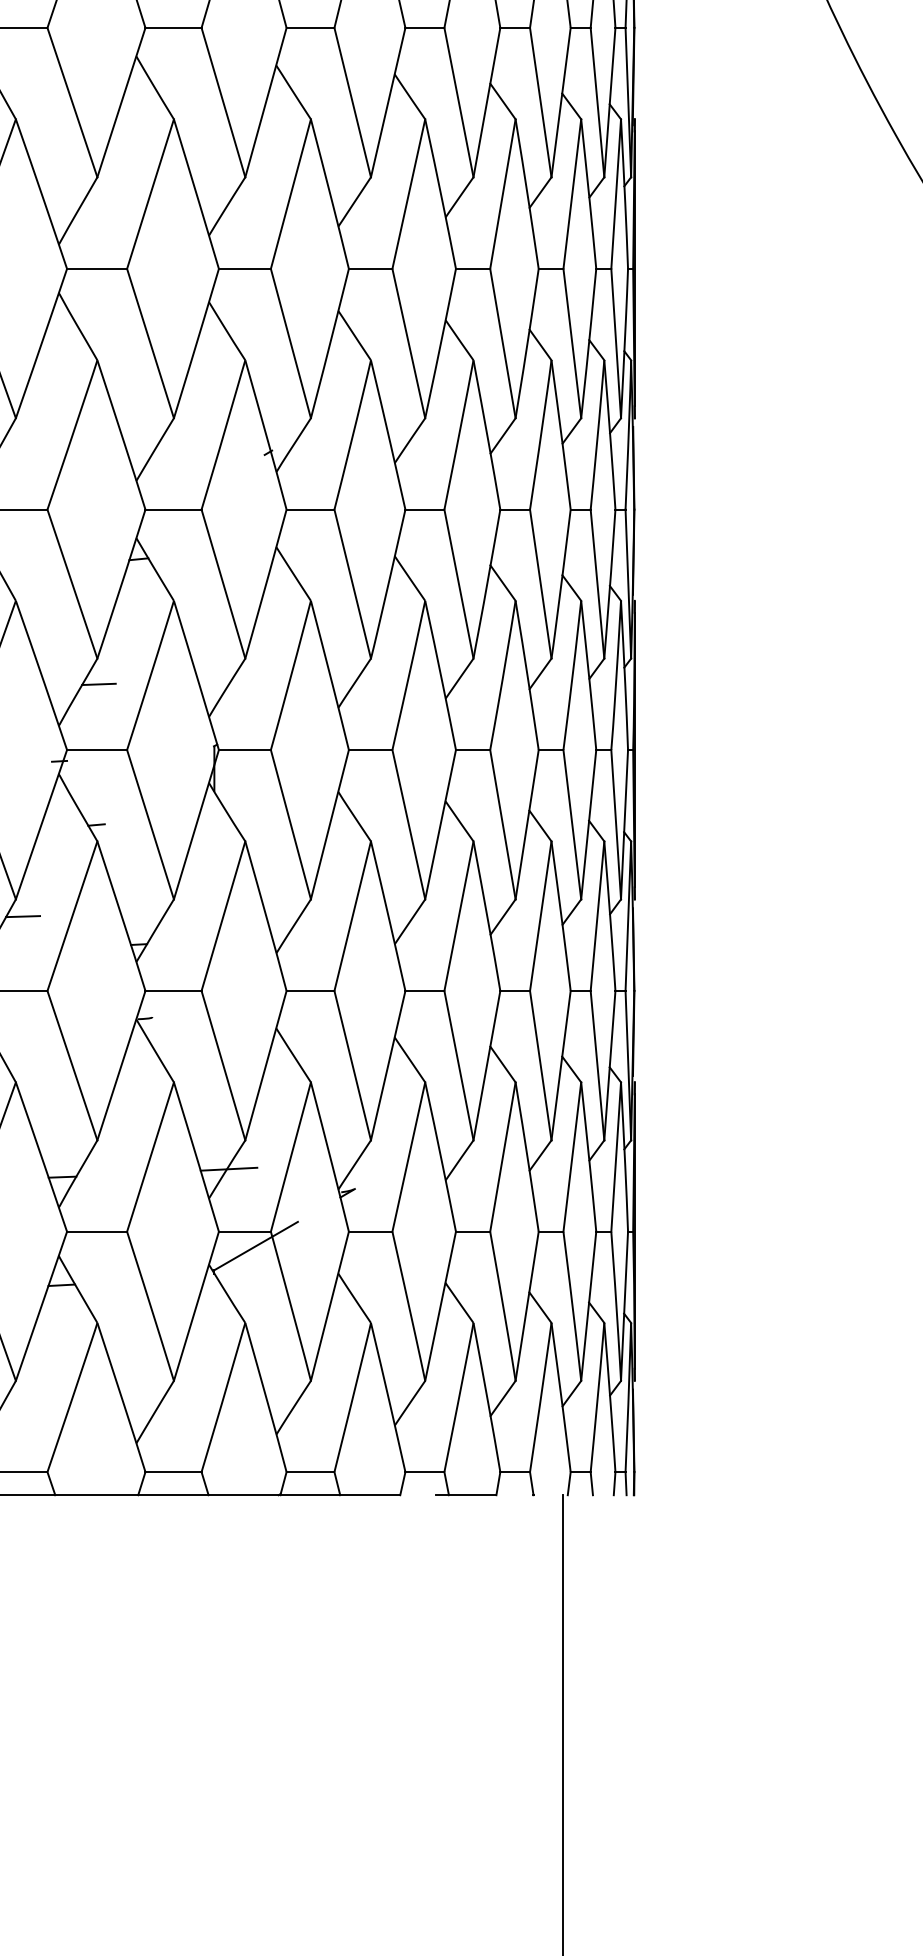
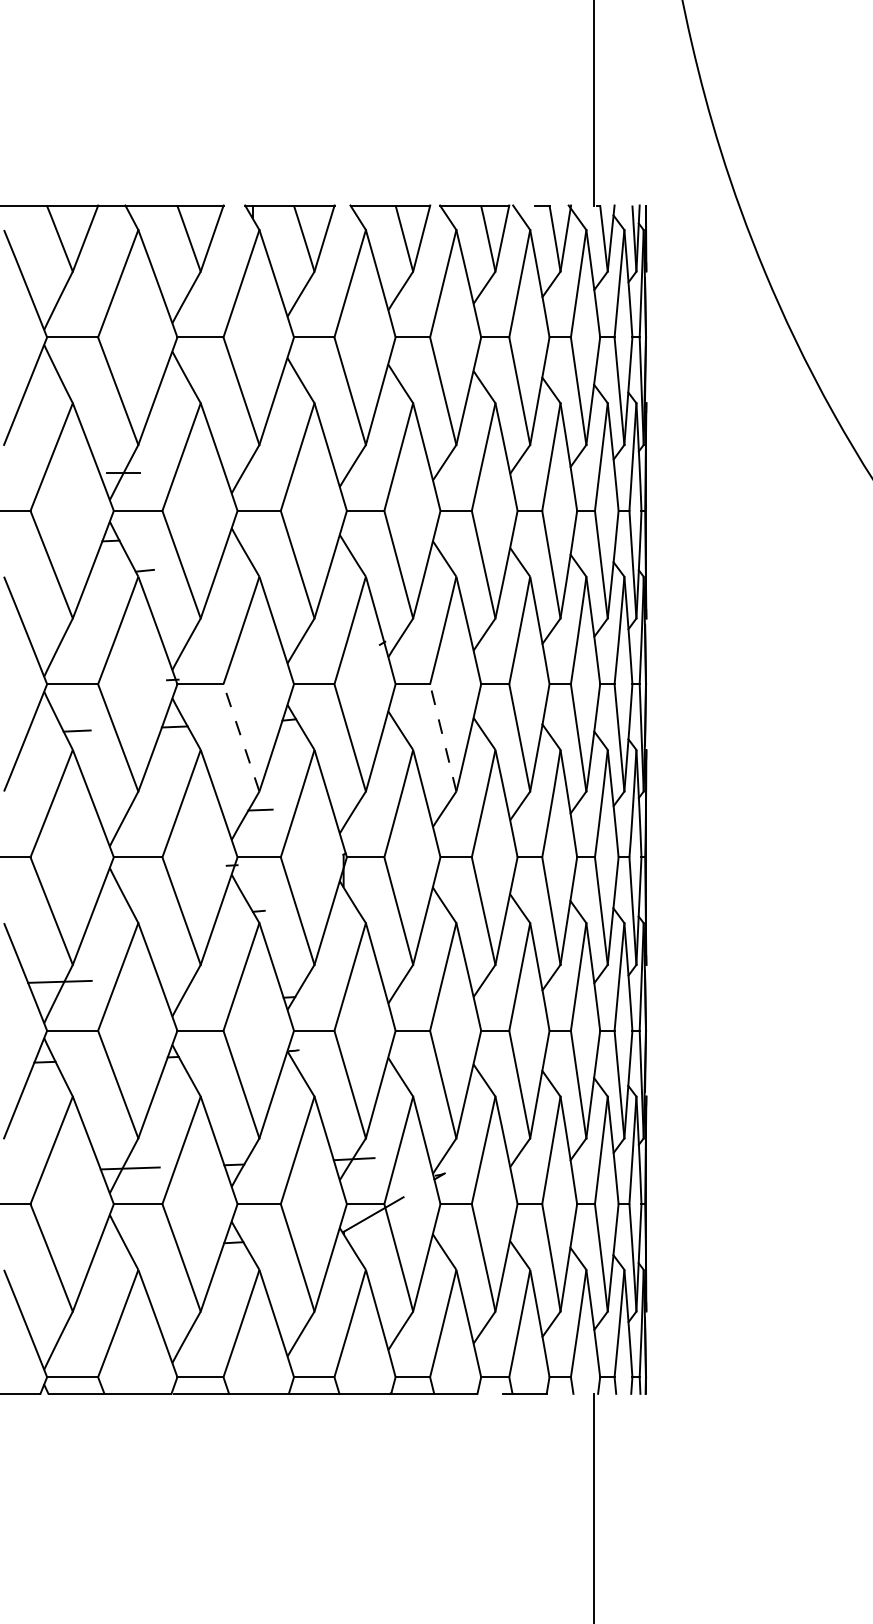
line: (72, 583) -> (241, 737), solid -> dashed
line: (353, 583) -> (443, 737), solid -> dashed
line: (22, 915) -> (205, 976), removed

